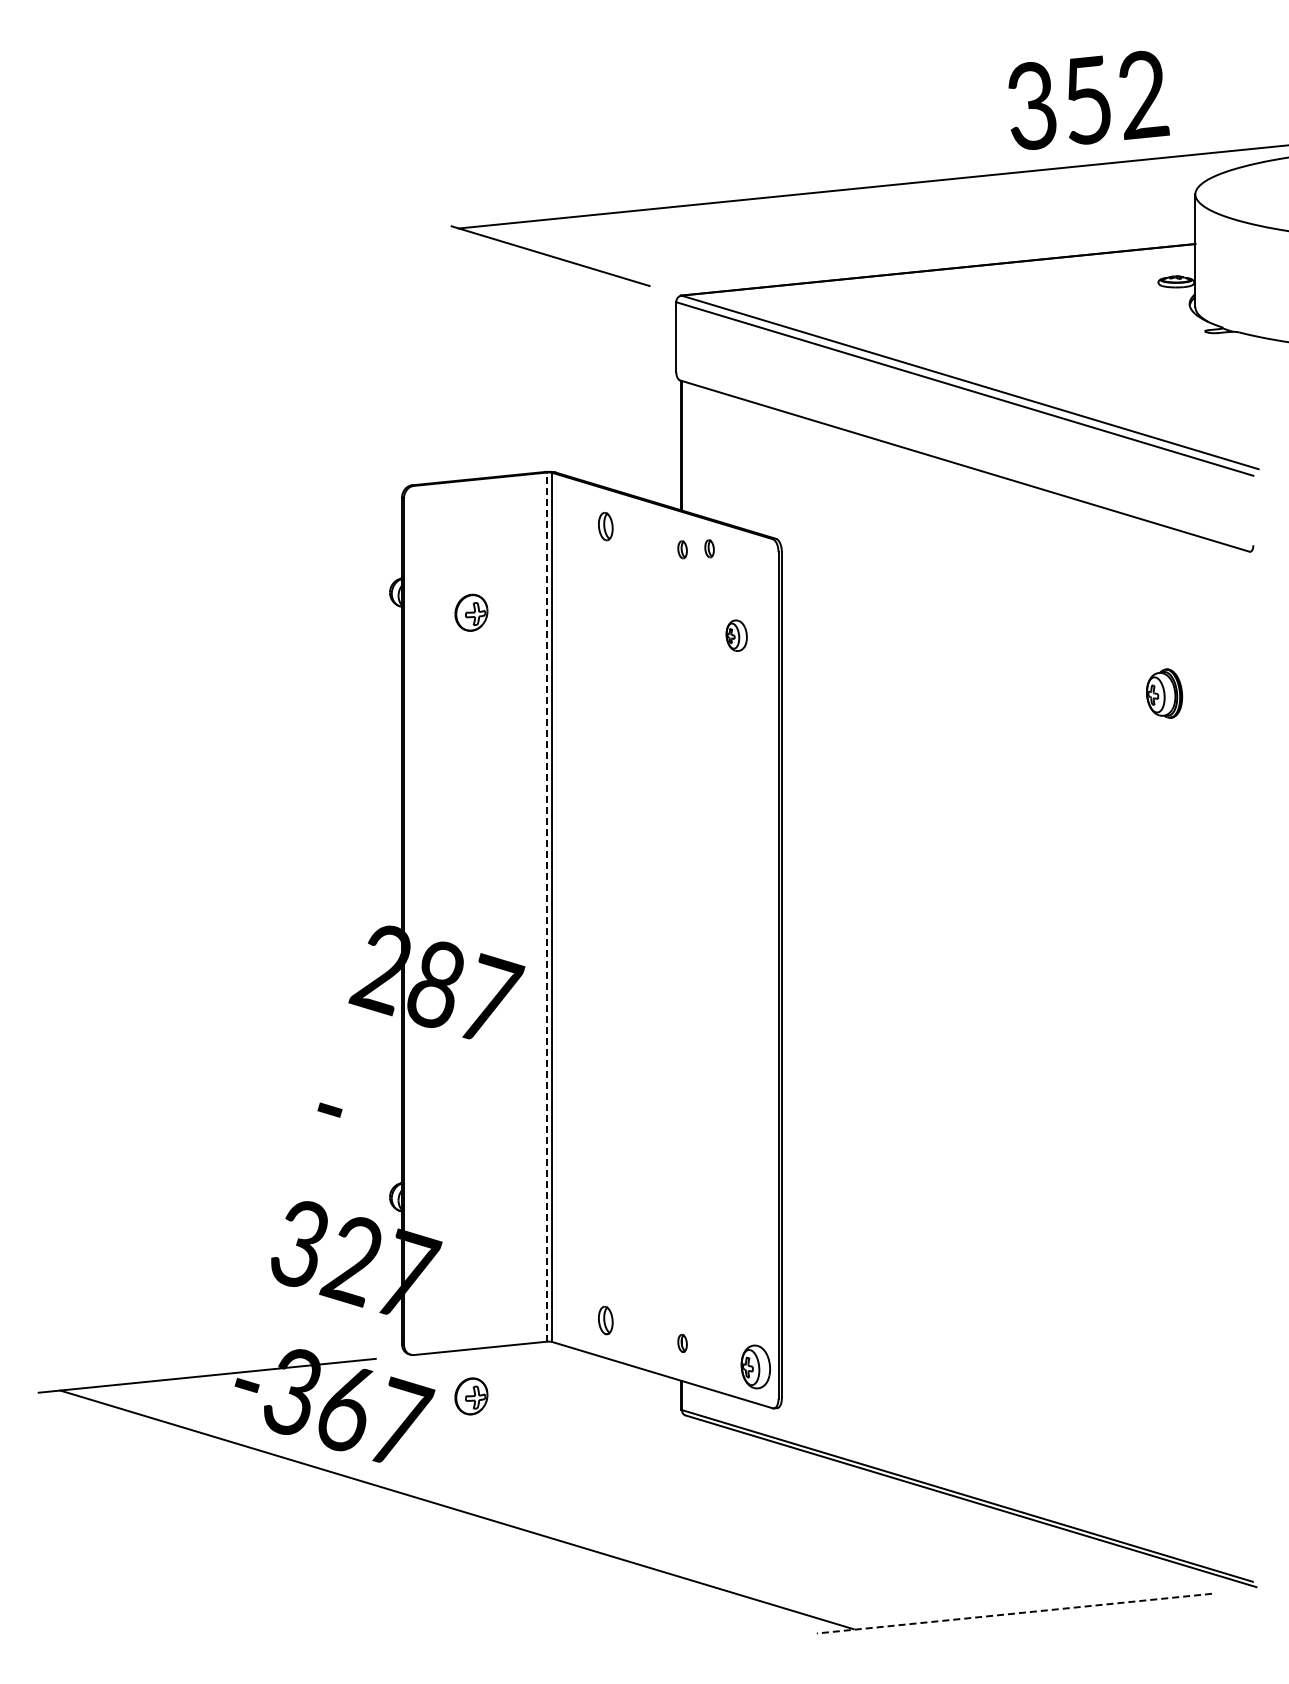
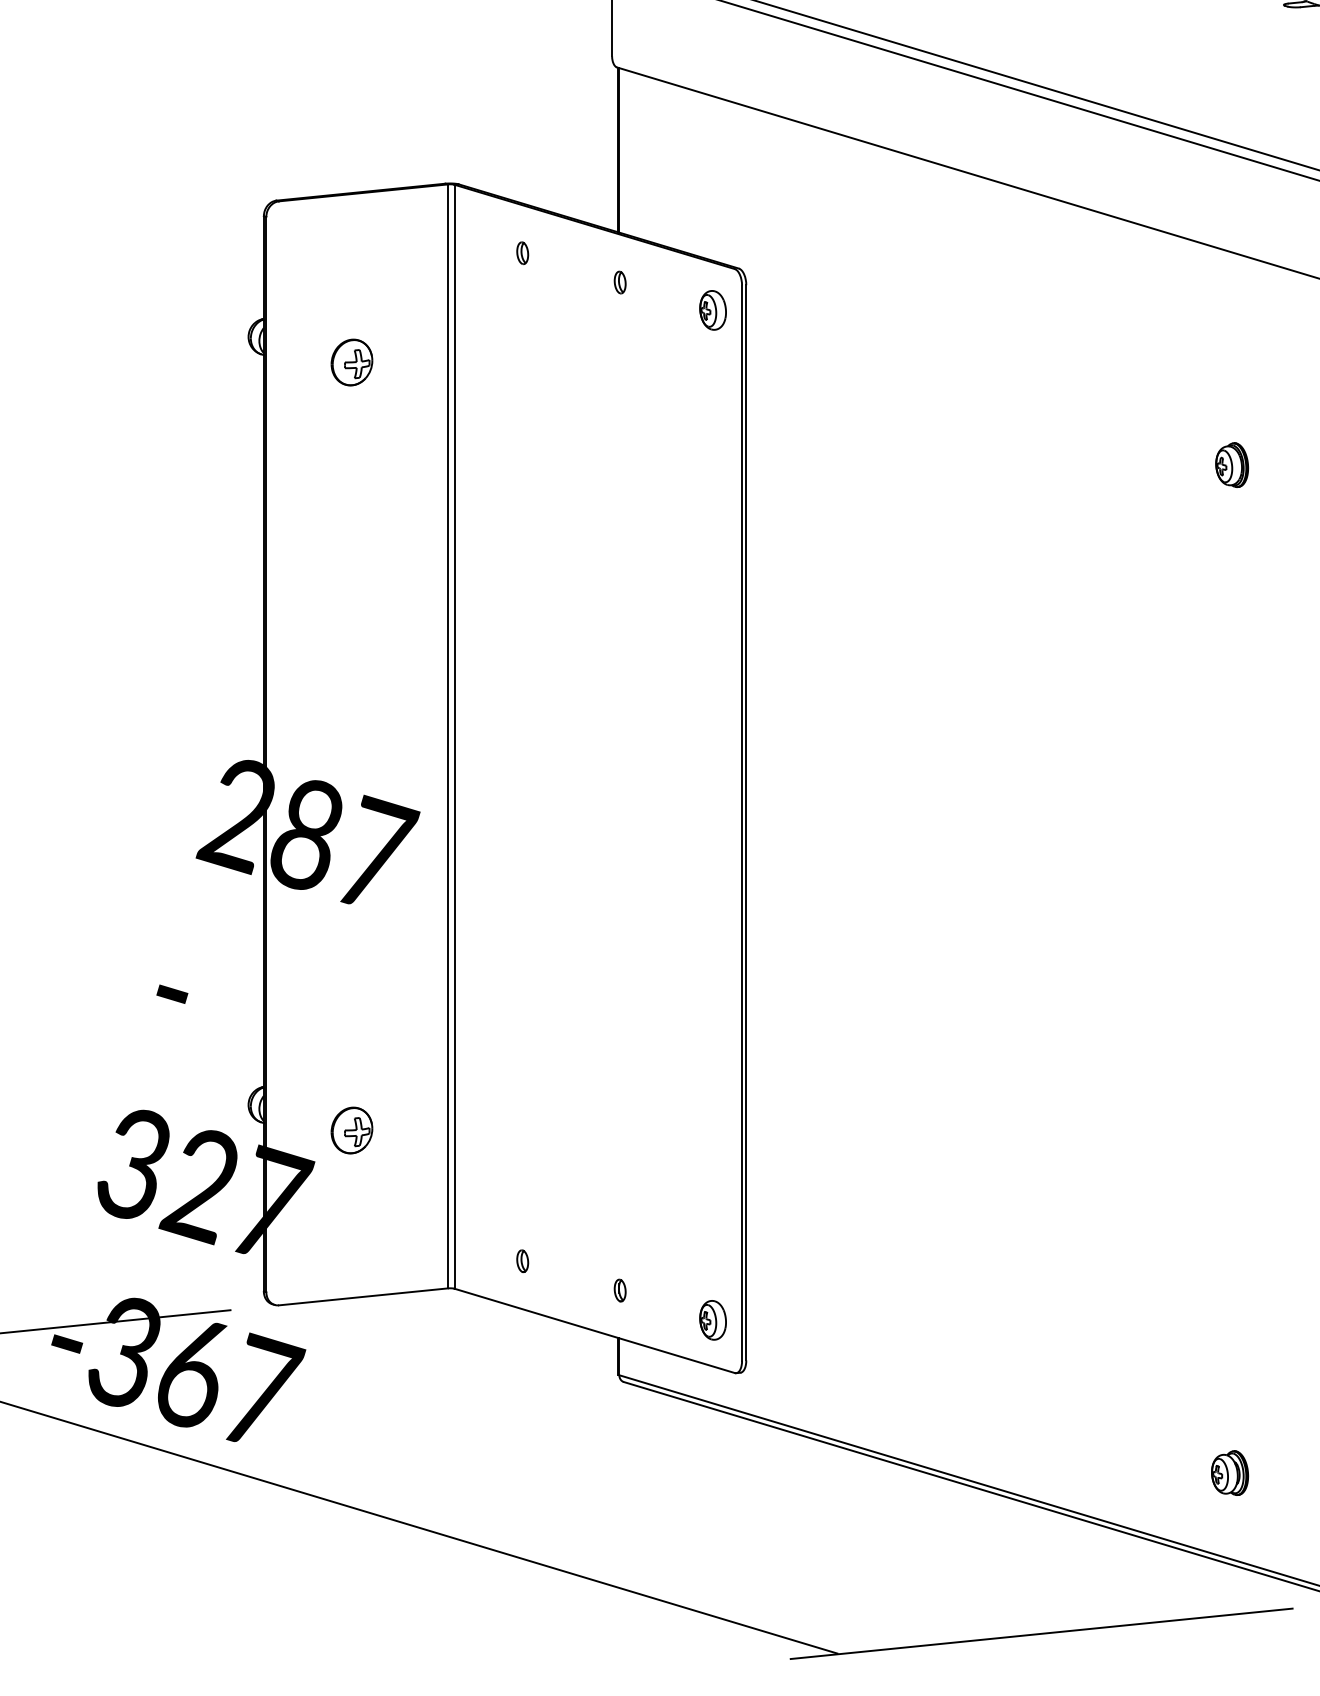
part: (605, 526) -> (522, 252), size x0.62
part: (709, 548) -> (654, 280), removed
part: (736, 635) -> (712, 310), moved
part: (1163, 693) -> (1231, 465), size x0.71
line: (546, 907) -> (447, 736), dashed -> solid
part: (605, 1319) -> (522, 1260), size x0.62
part: (755, 1366) -> (712, 1319), size x0.71
part: (471, 1396) -> (352, 1130), moved
part: (1162, 1487) -> (1229, 1473), added
line: (1014, 1613) -> (1041, 1633), dashed -> solid

